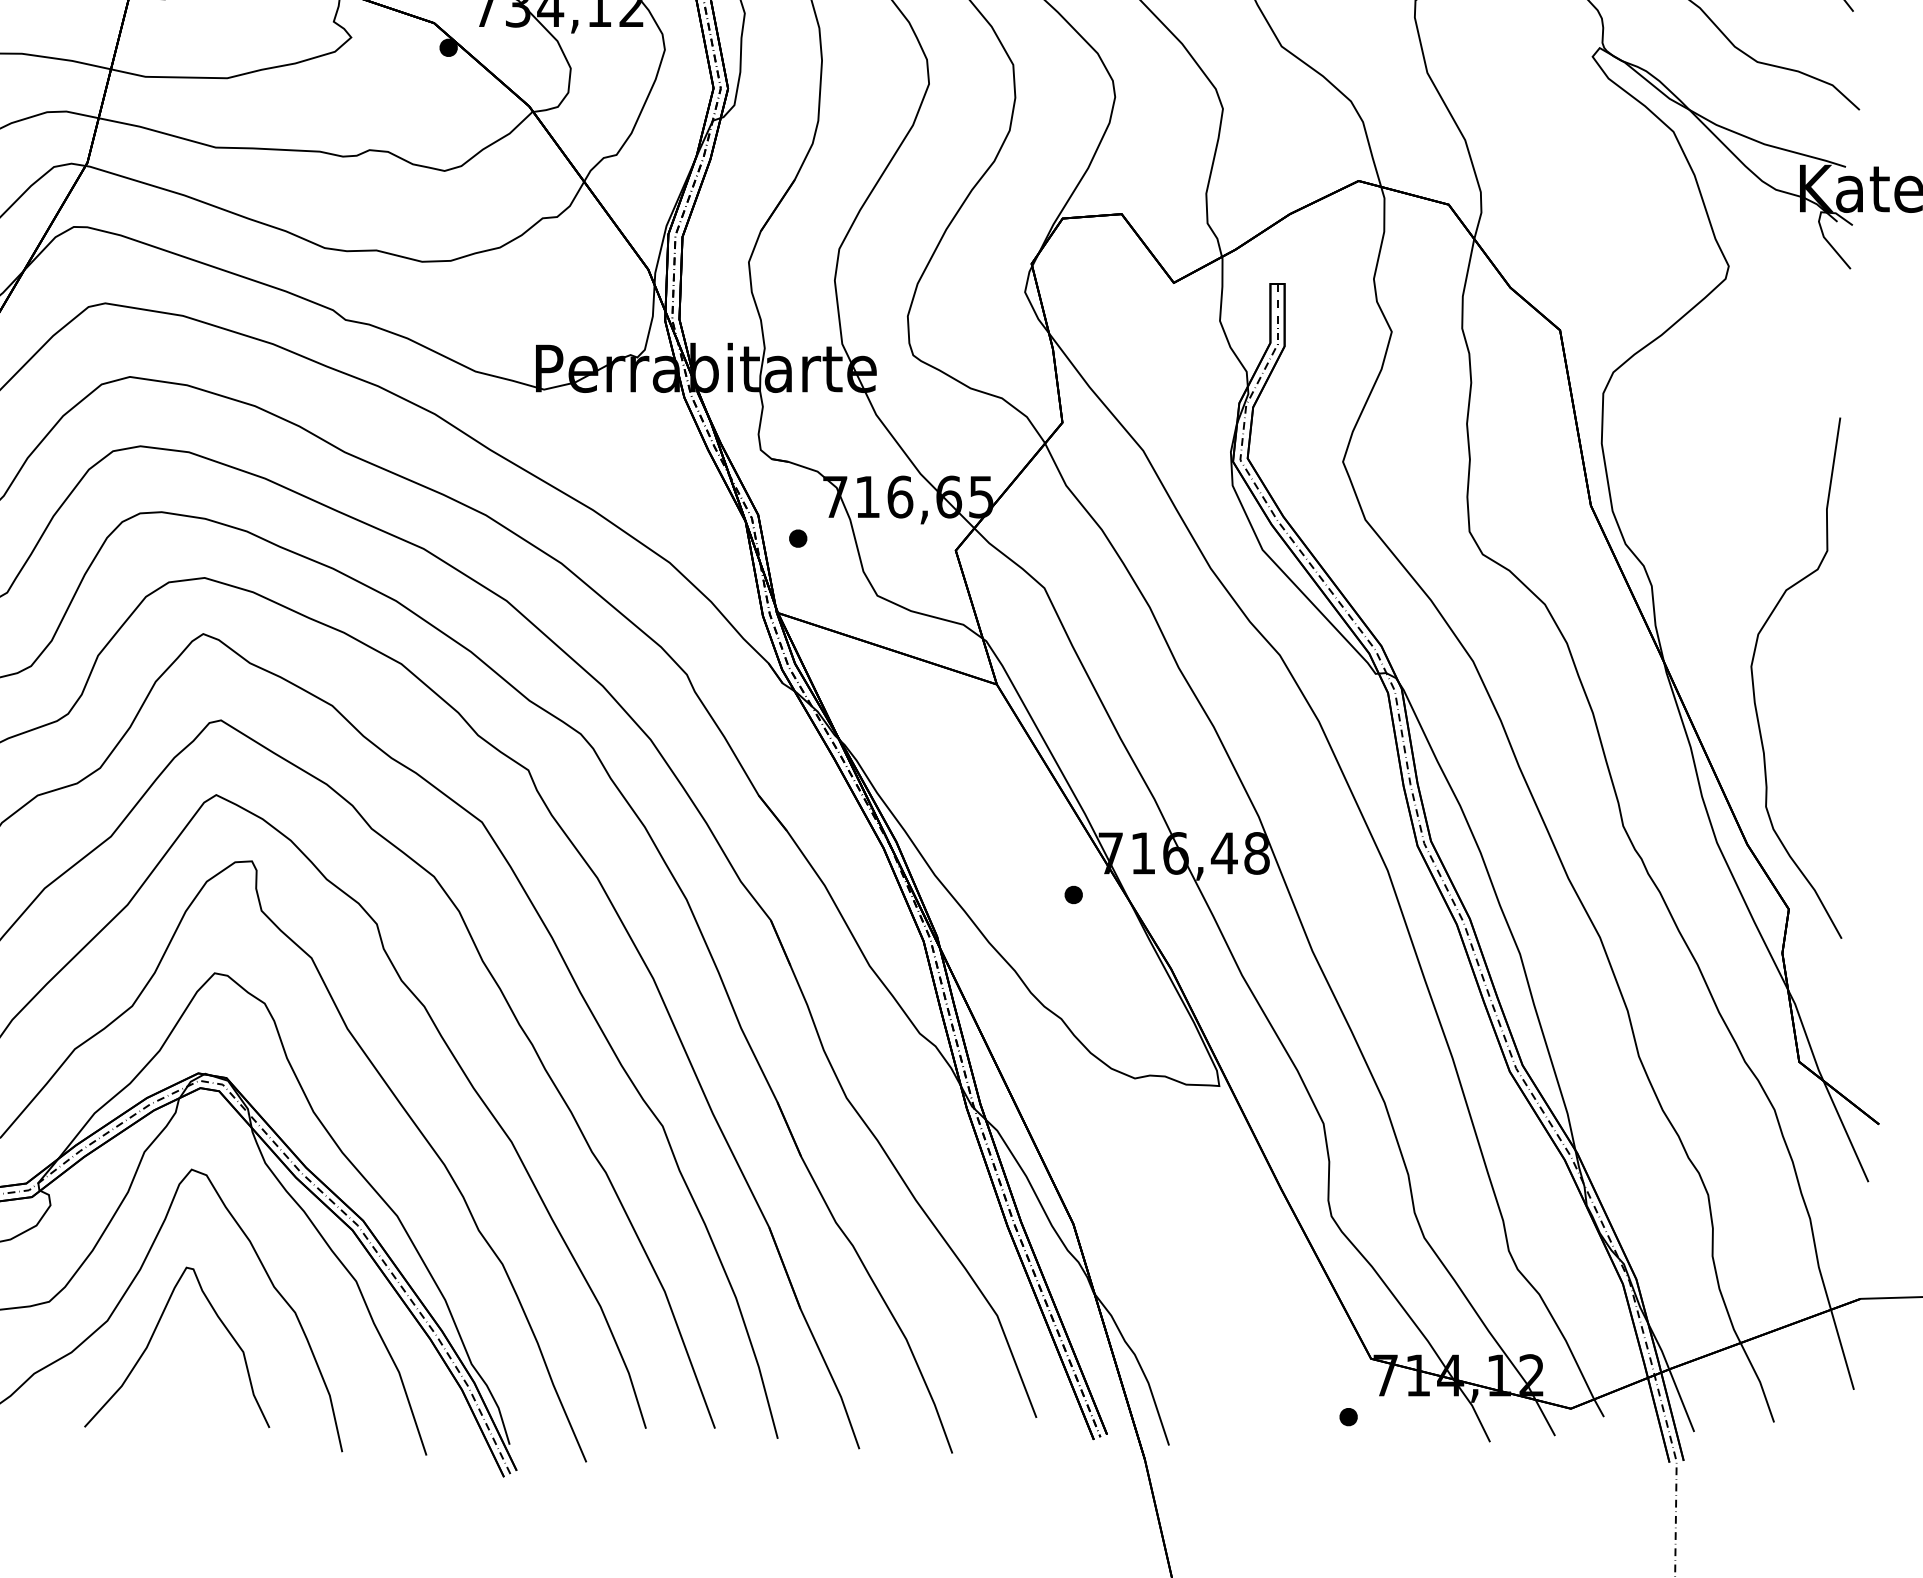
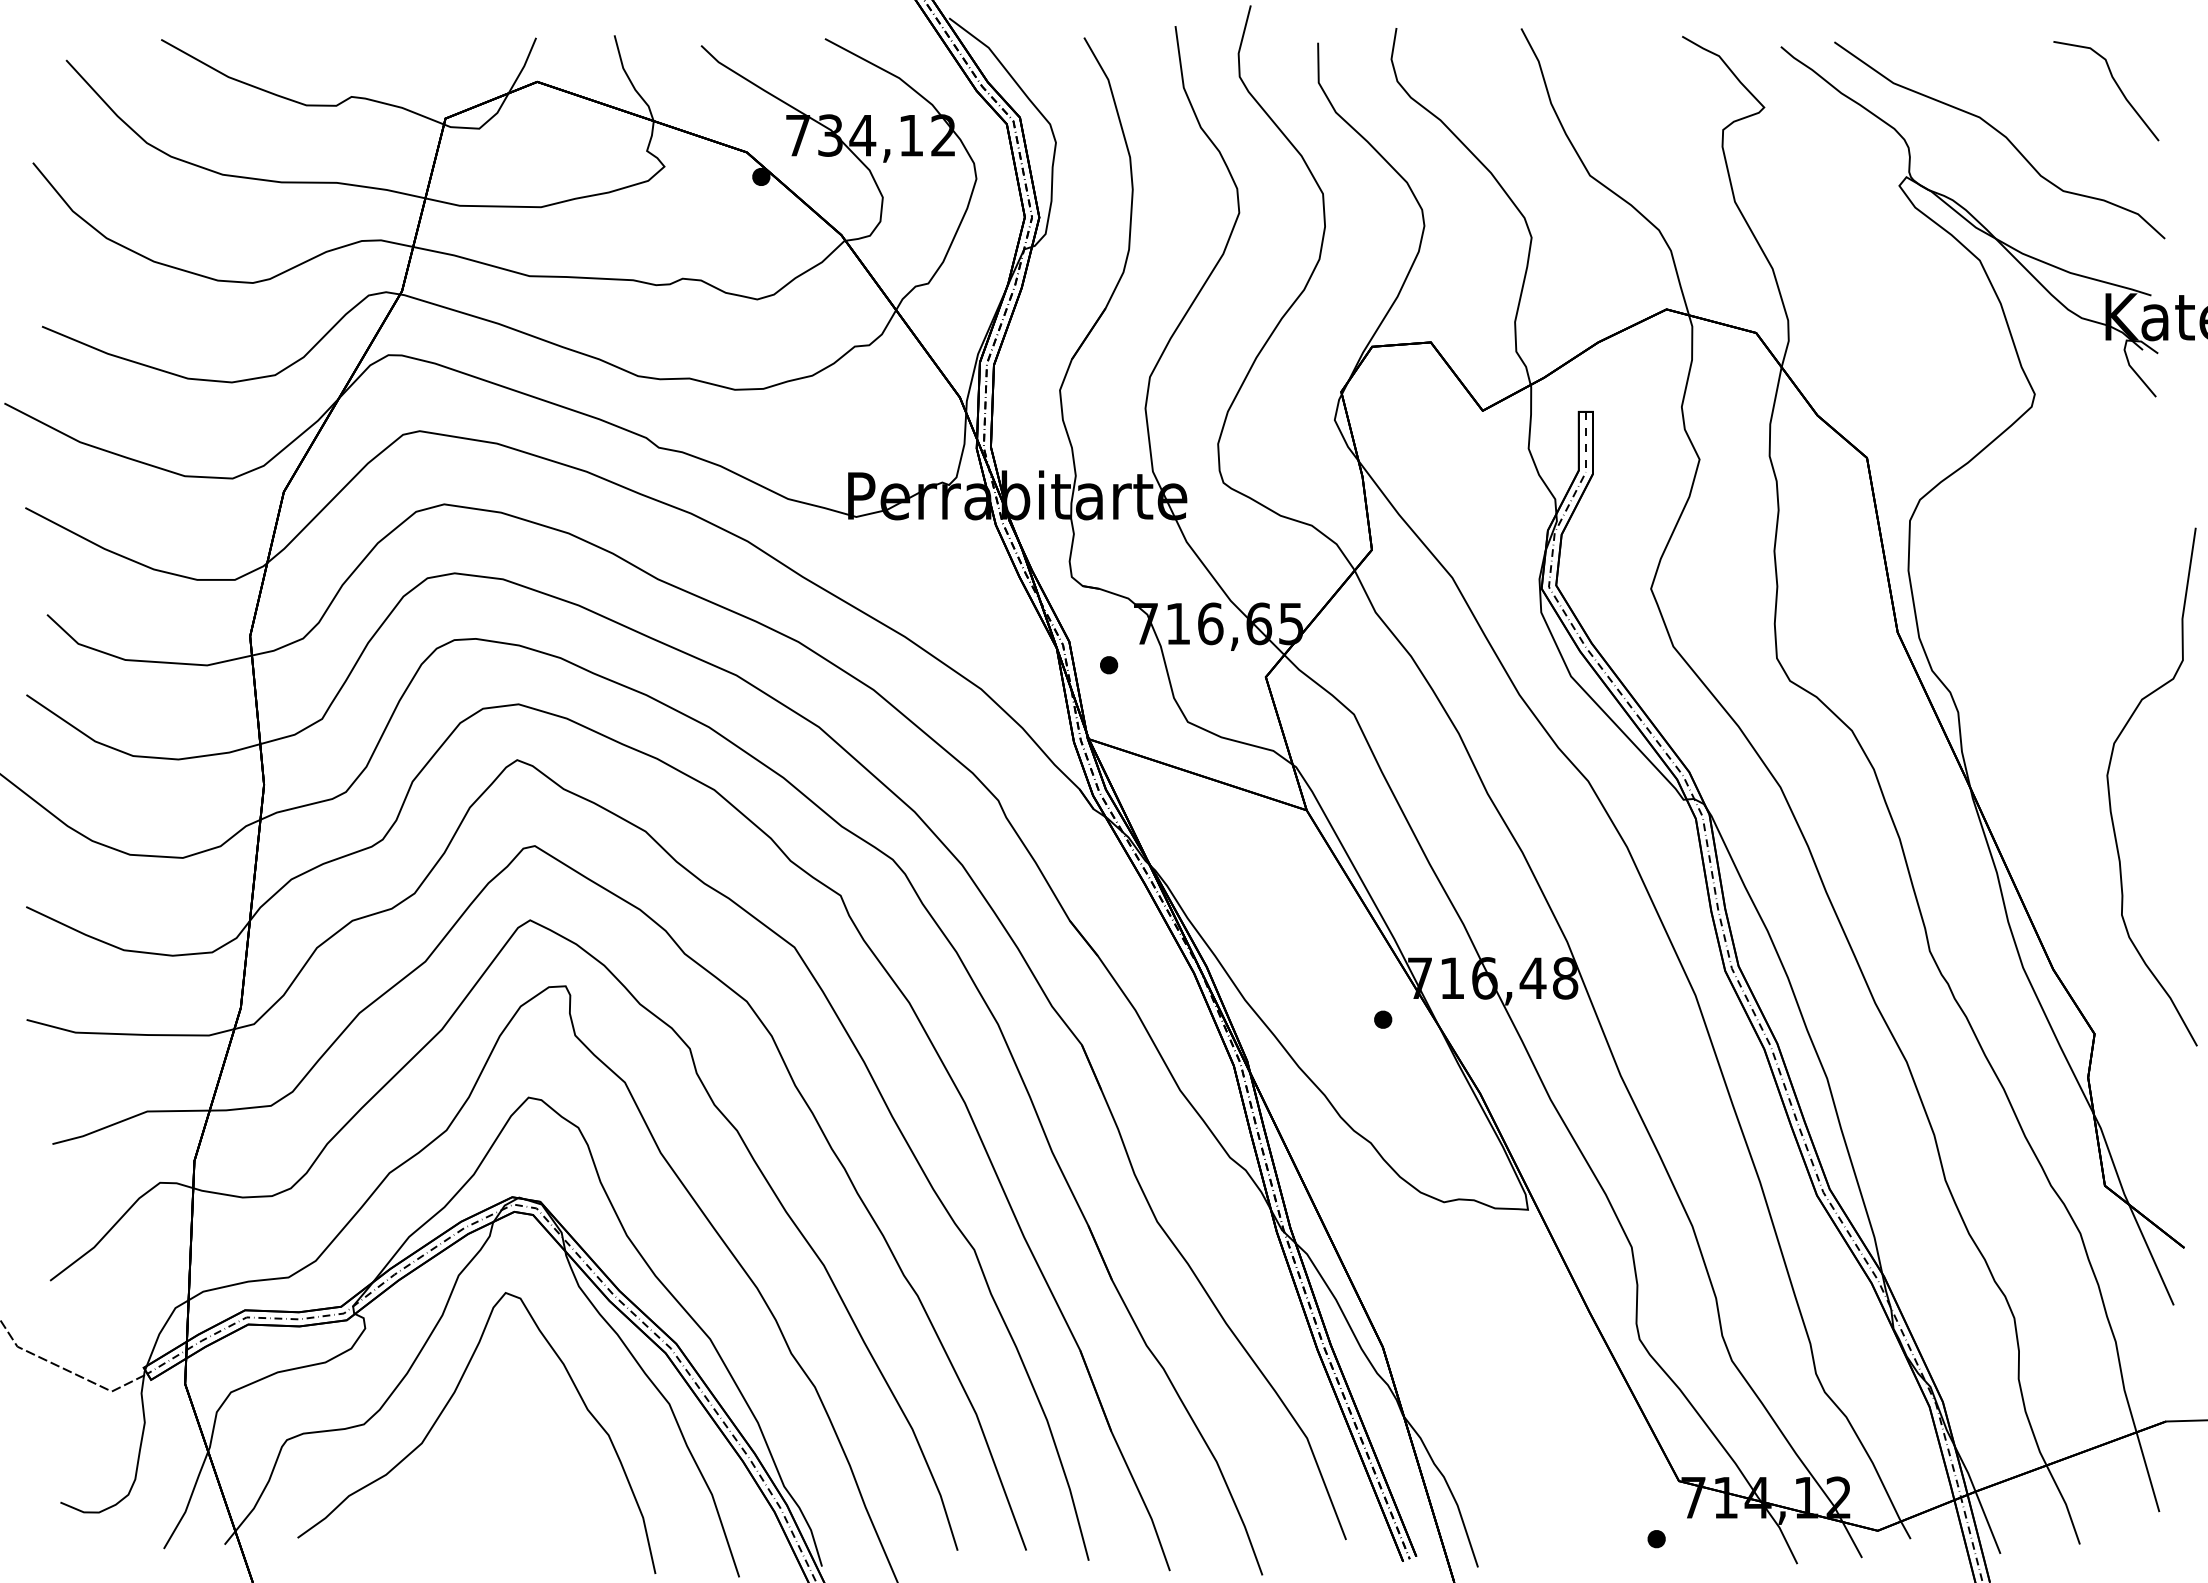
curve: (1754, 686) -> (2110, 795), moved
curve: (153, 1336) -> (467, 1458), removed

